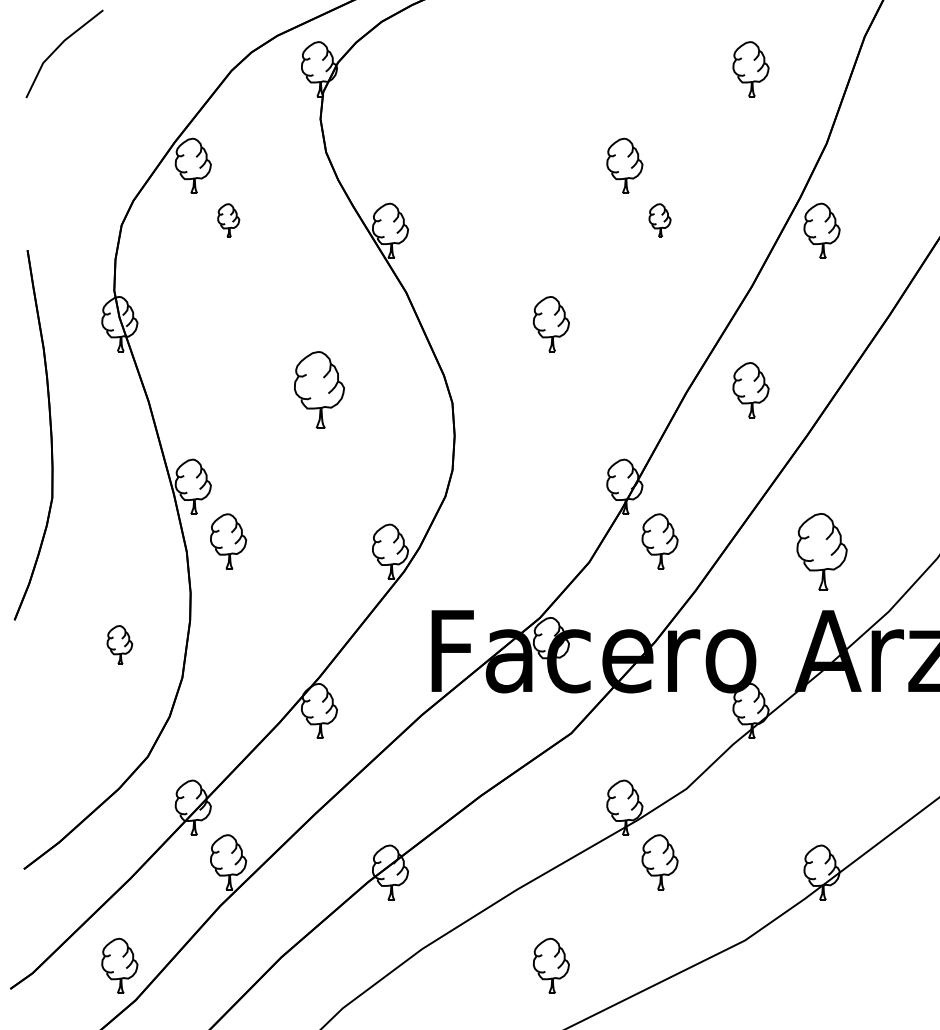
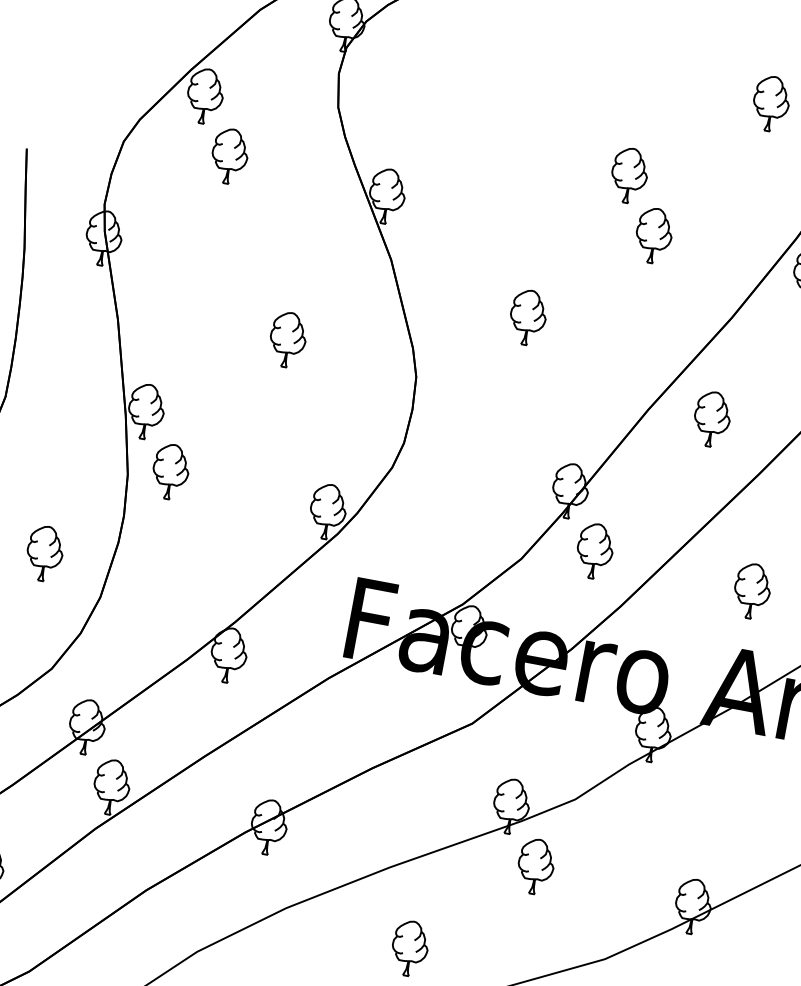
part: (228, 220) -> (229, 156), size x1.67
part: (659, 220) -> (653, 235), size x1.67
part: (319, 390) -> (287, 340), size x0.71
part: (821, 551) -> (751, 590), size x0.71
part: (119, 644) -> (44, 553), size x1.43

